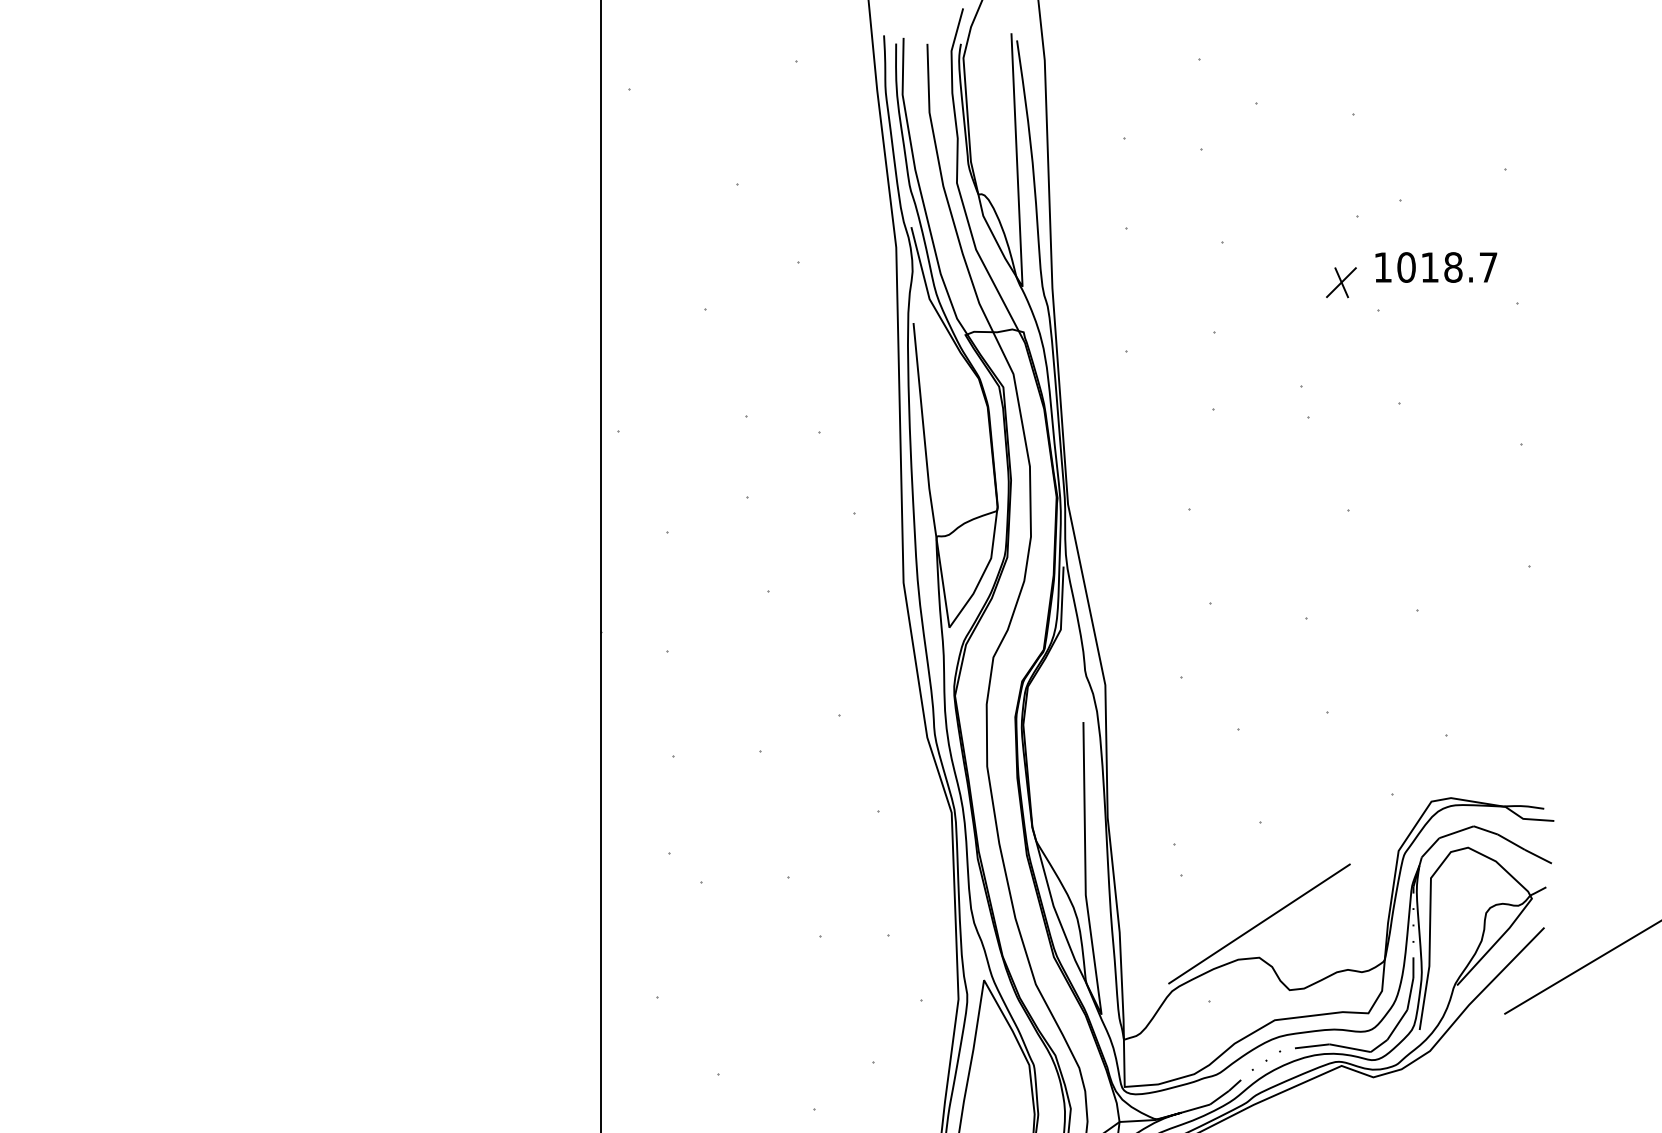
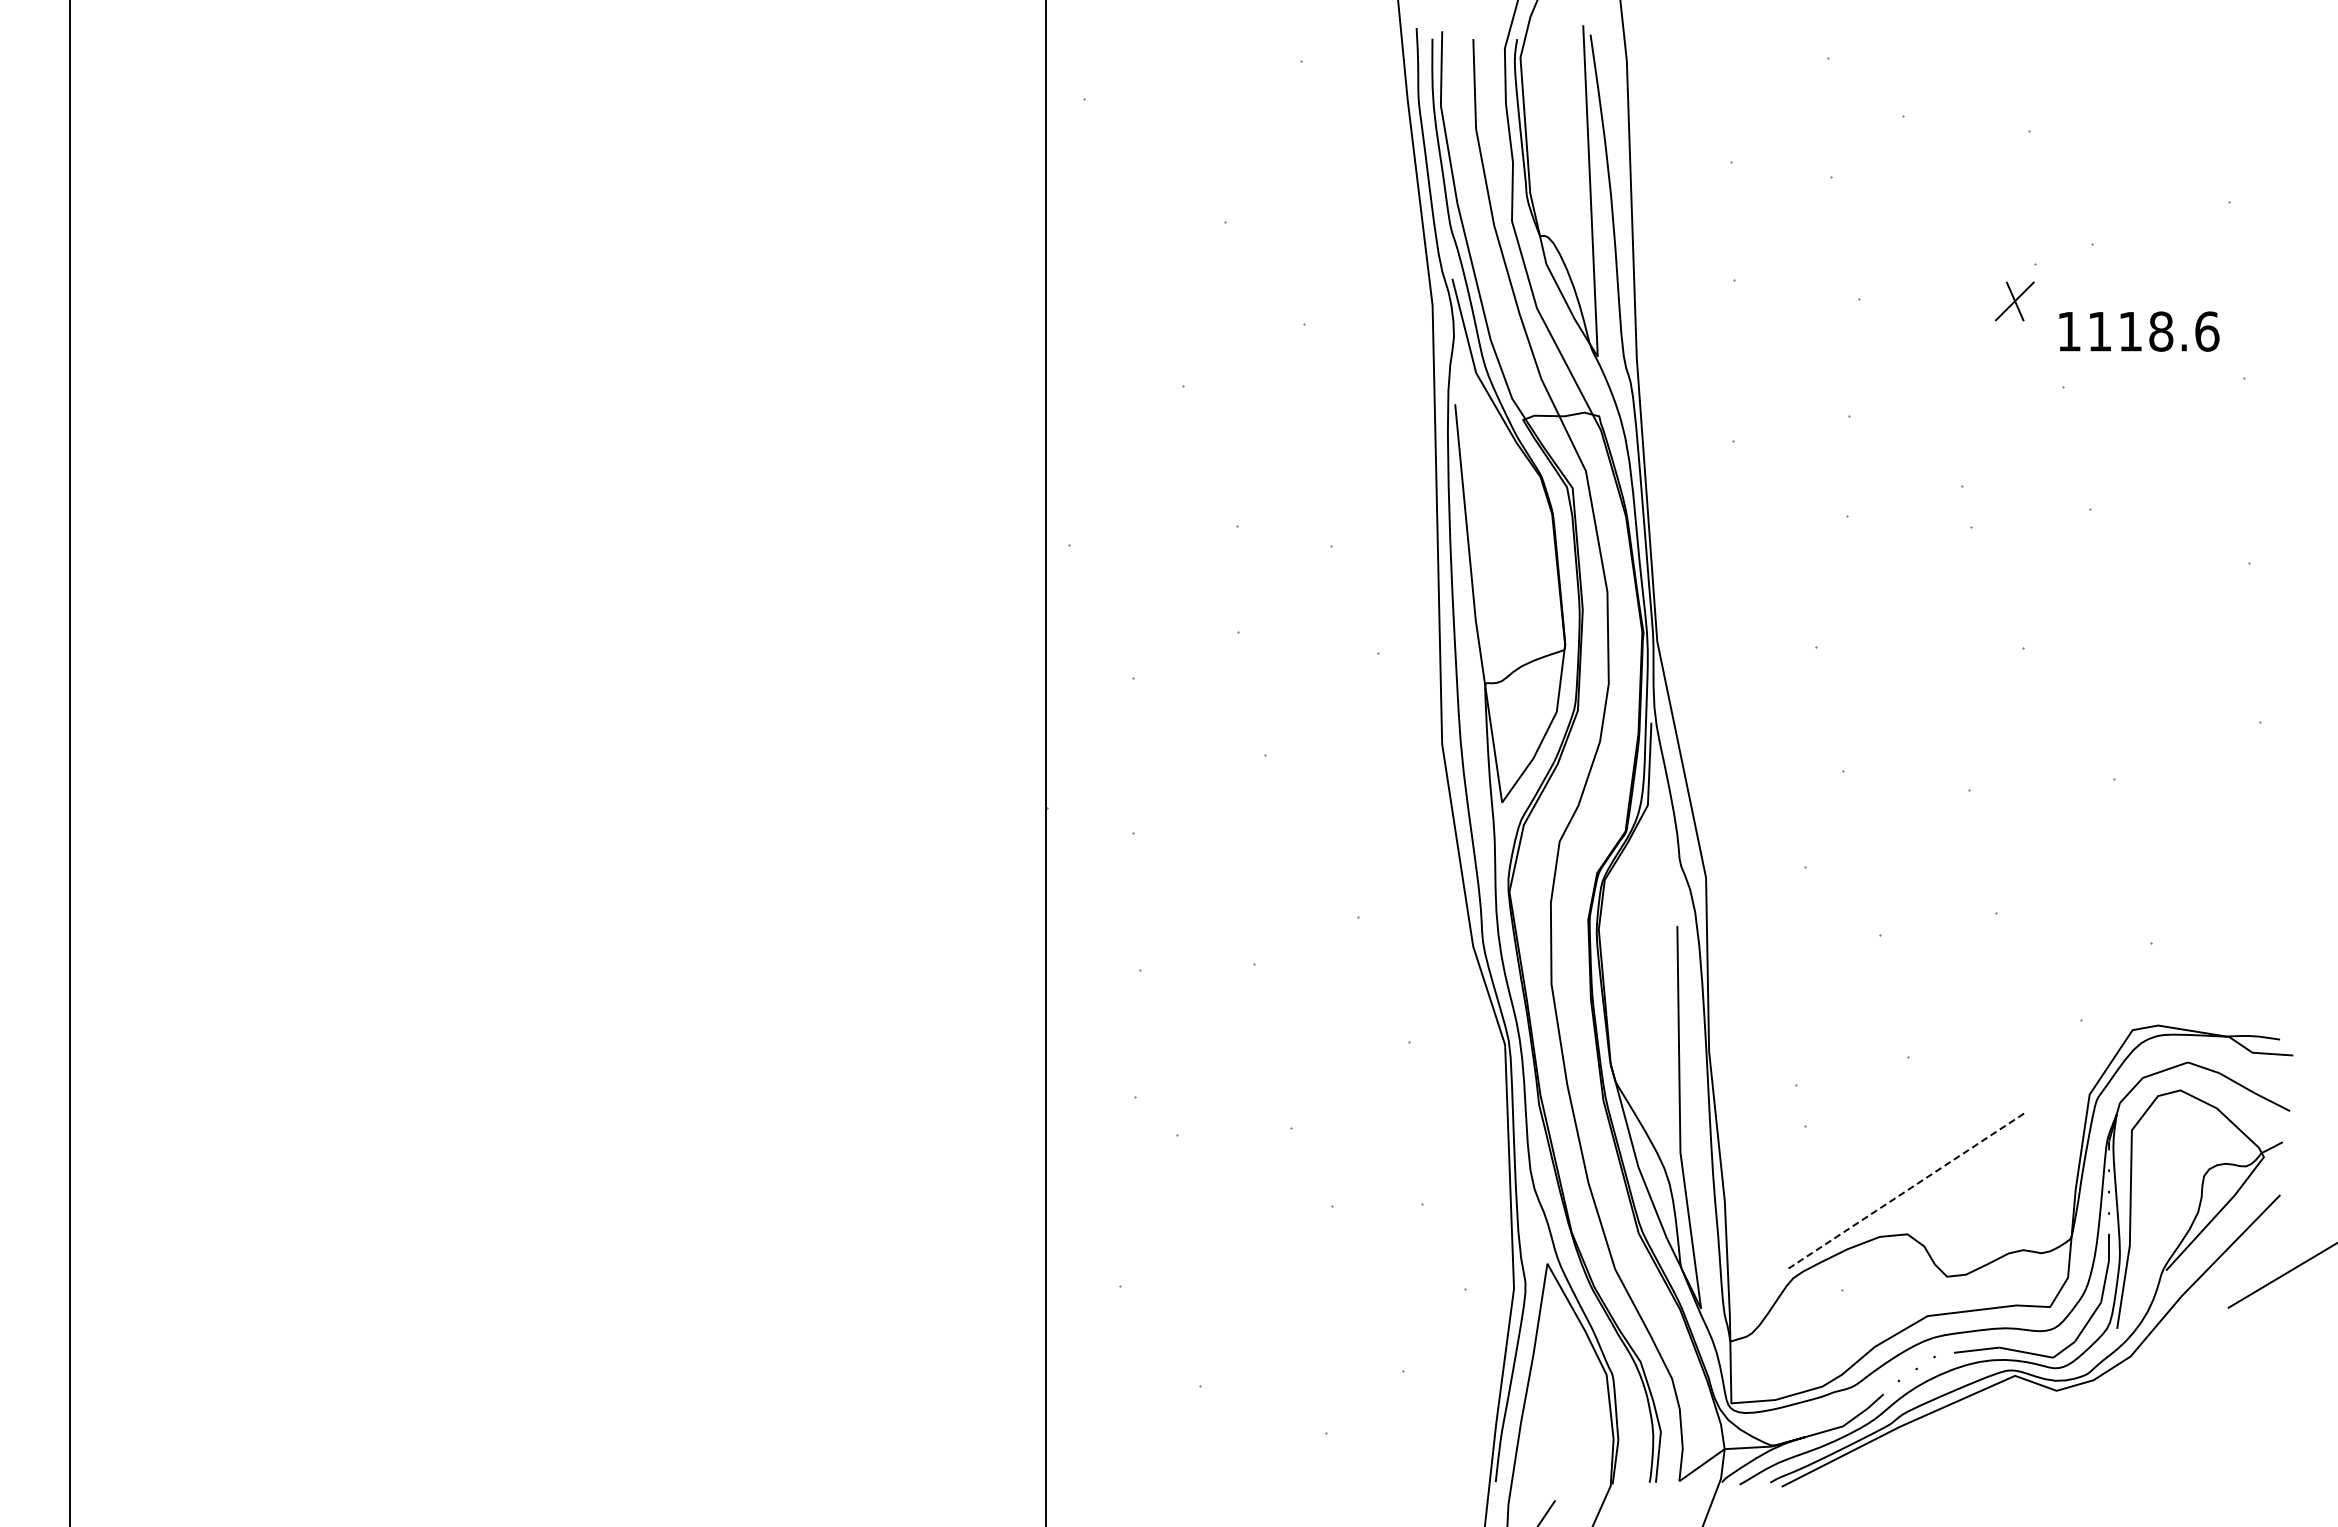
text: (1447, 267) -> (2153, 331), 1018.7 -> 1118.6
part: (1341, 282) -> (2014, 301), moved
line: (1259, 924) -> (1907, 1190), solid -> dashed

